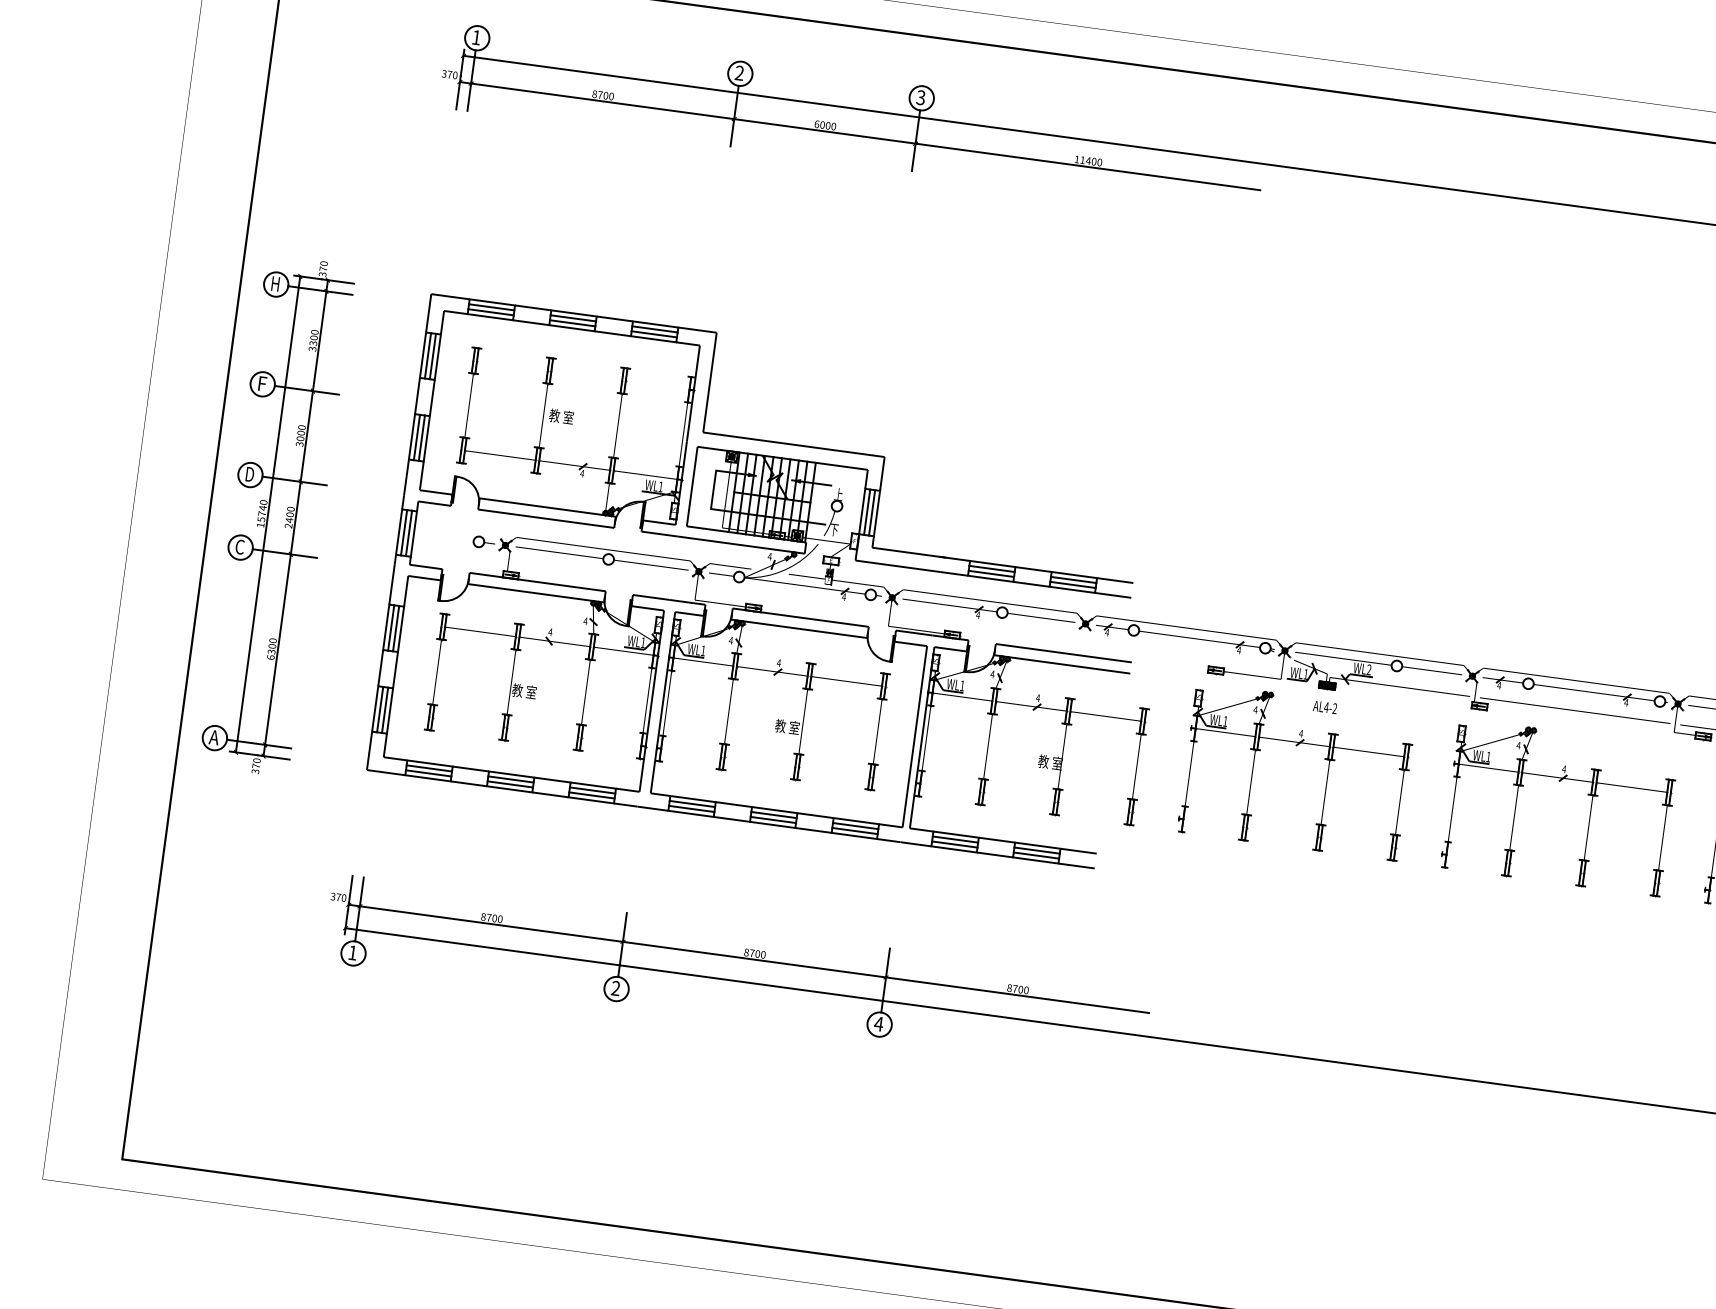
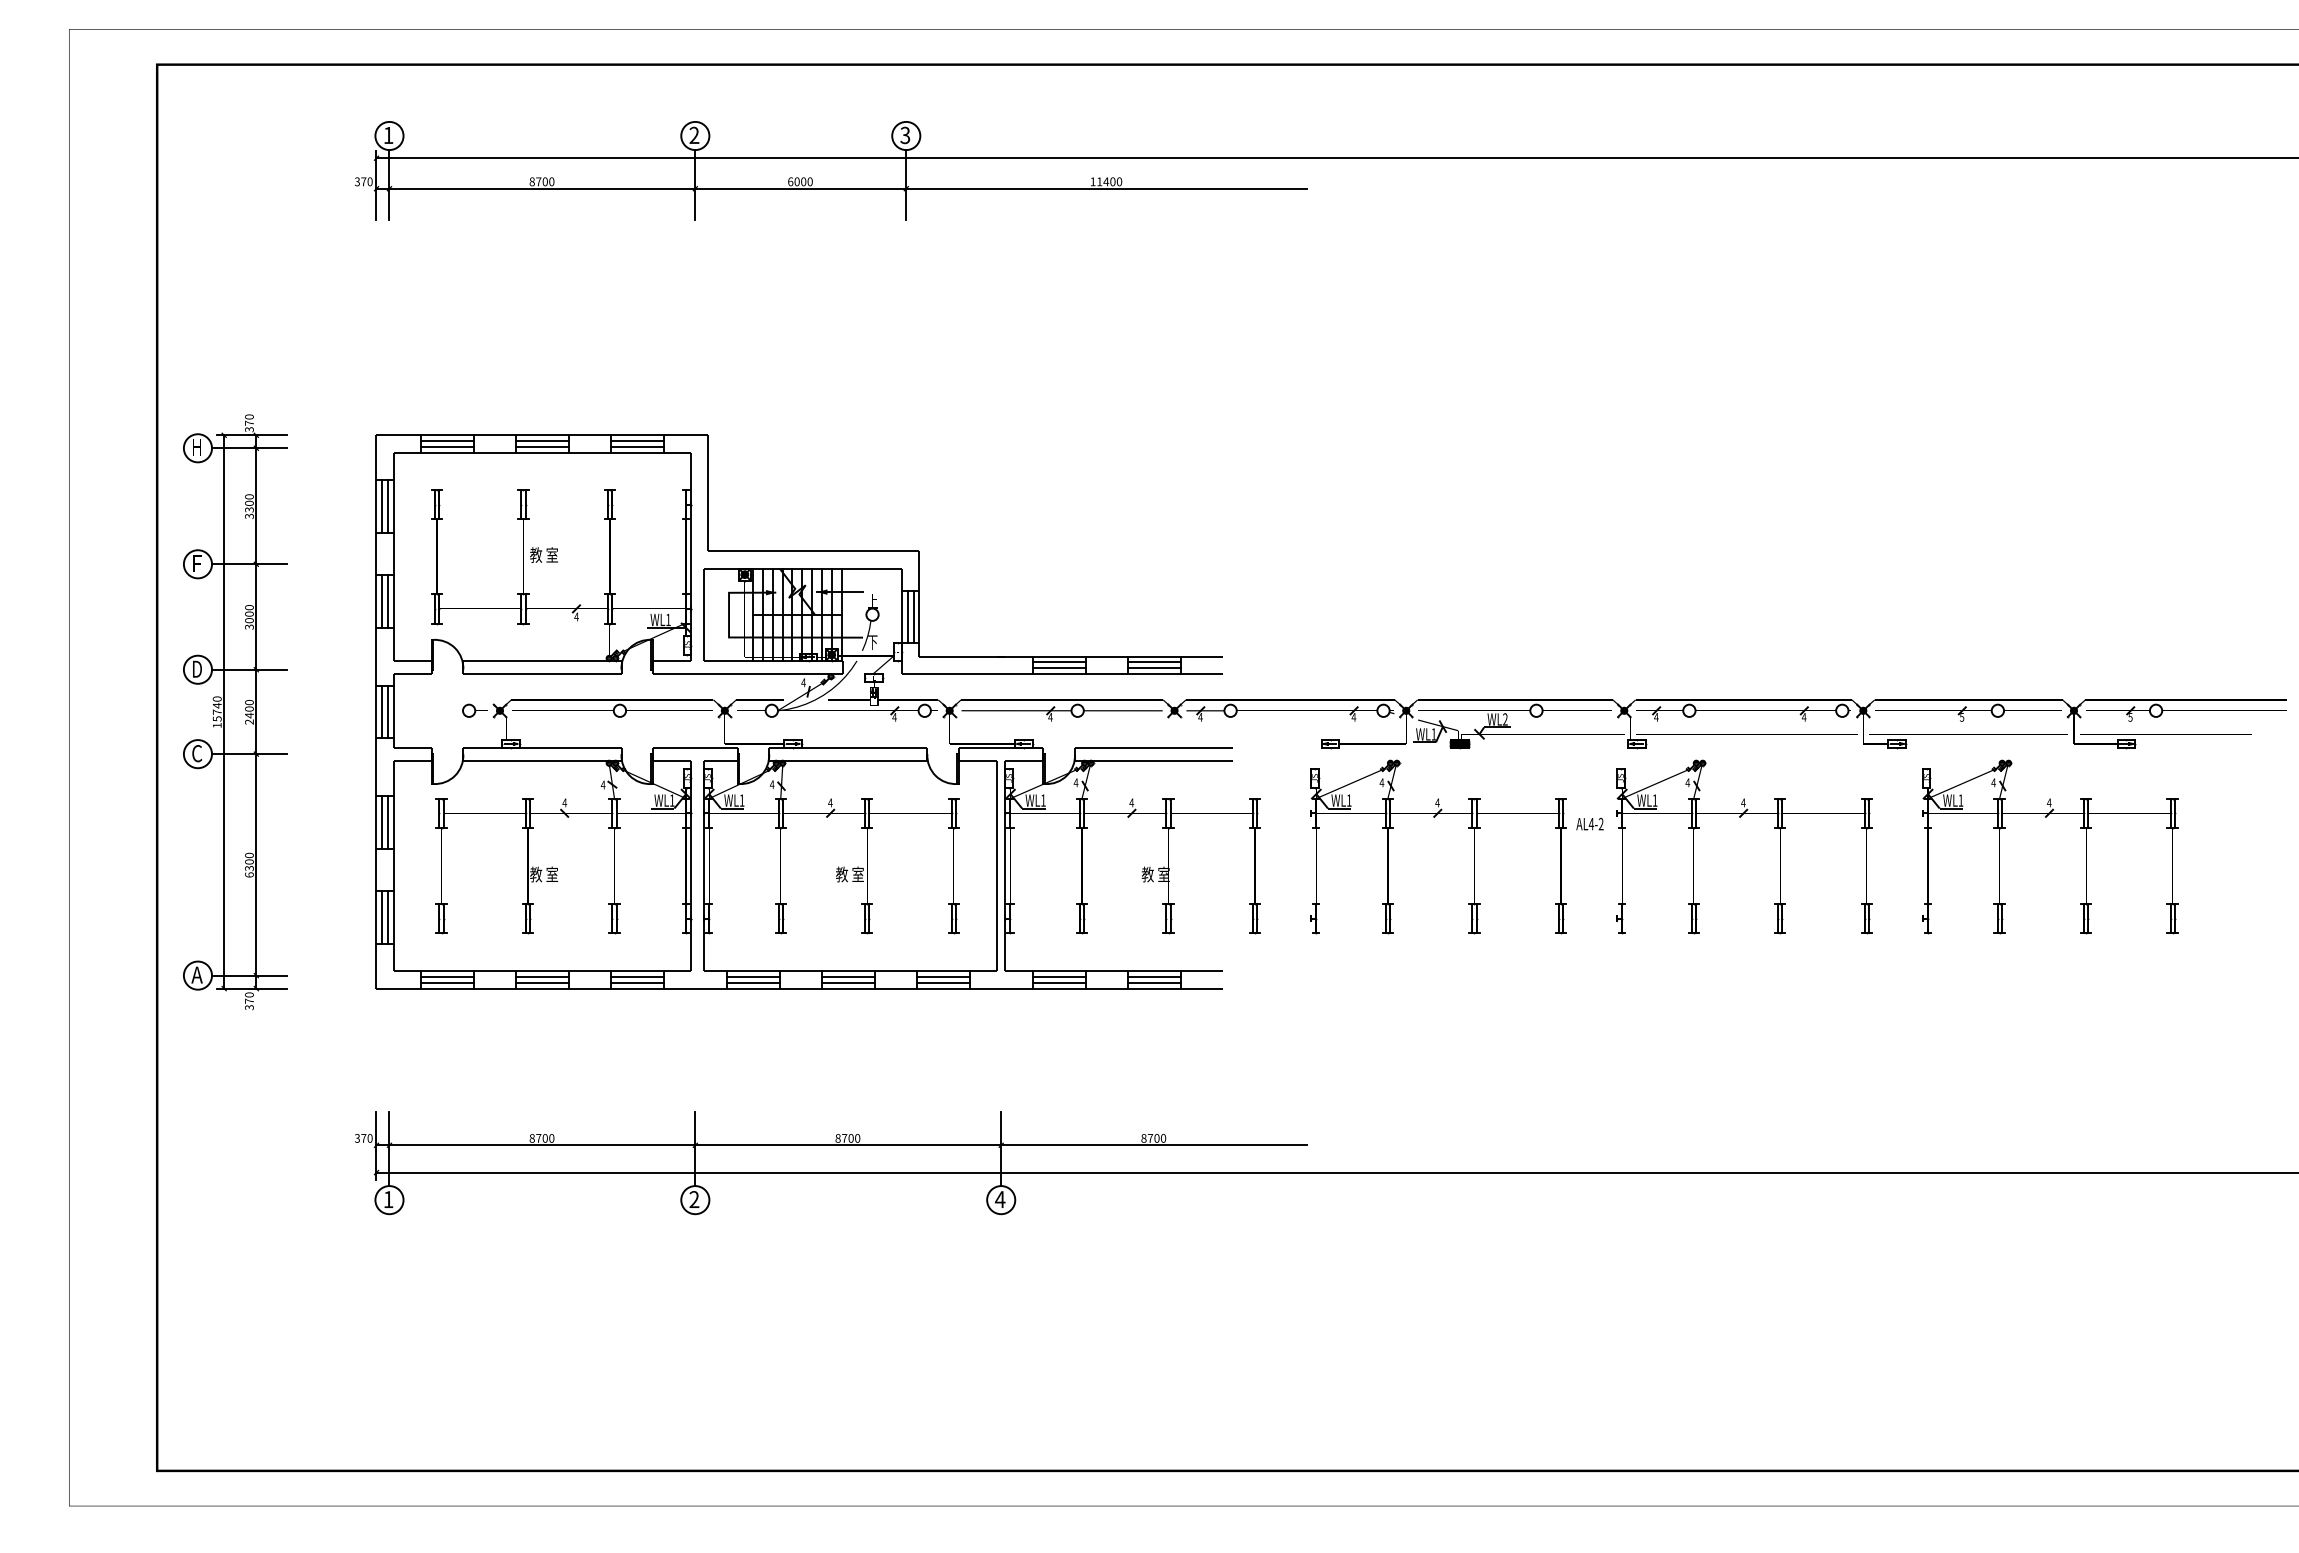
text: (1324, 706) -> (1589, 823), moved

